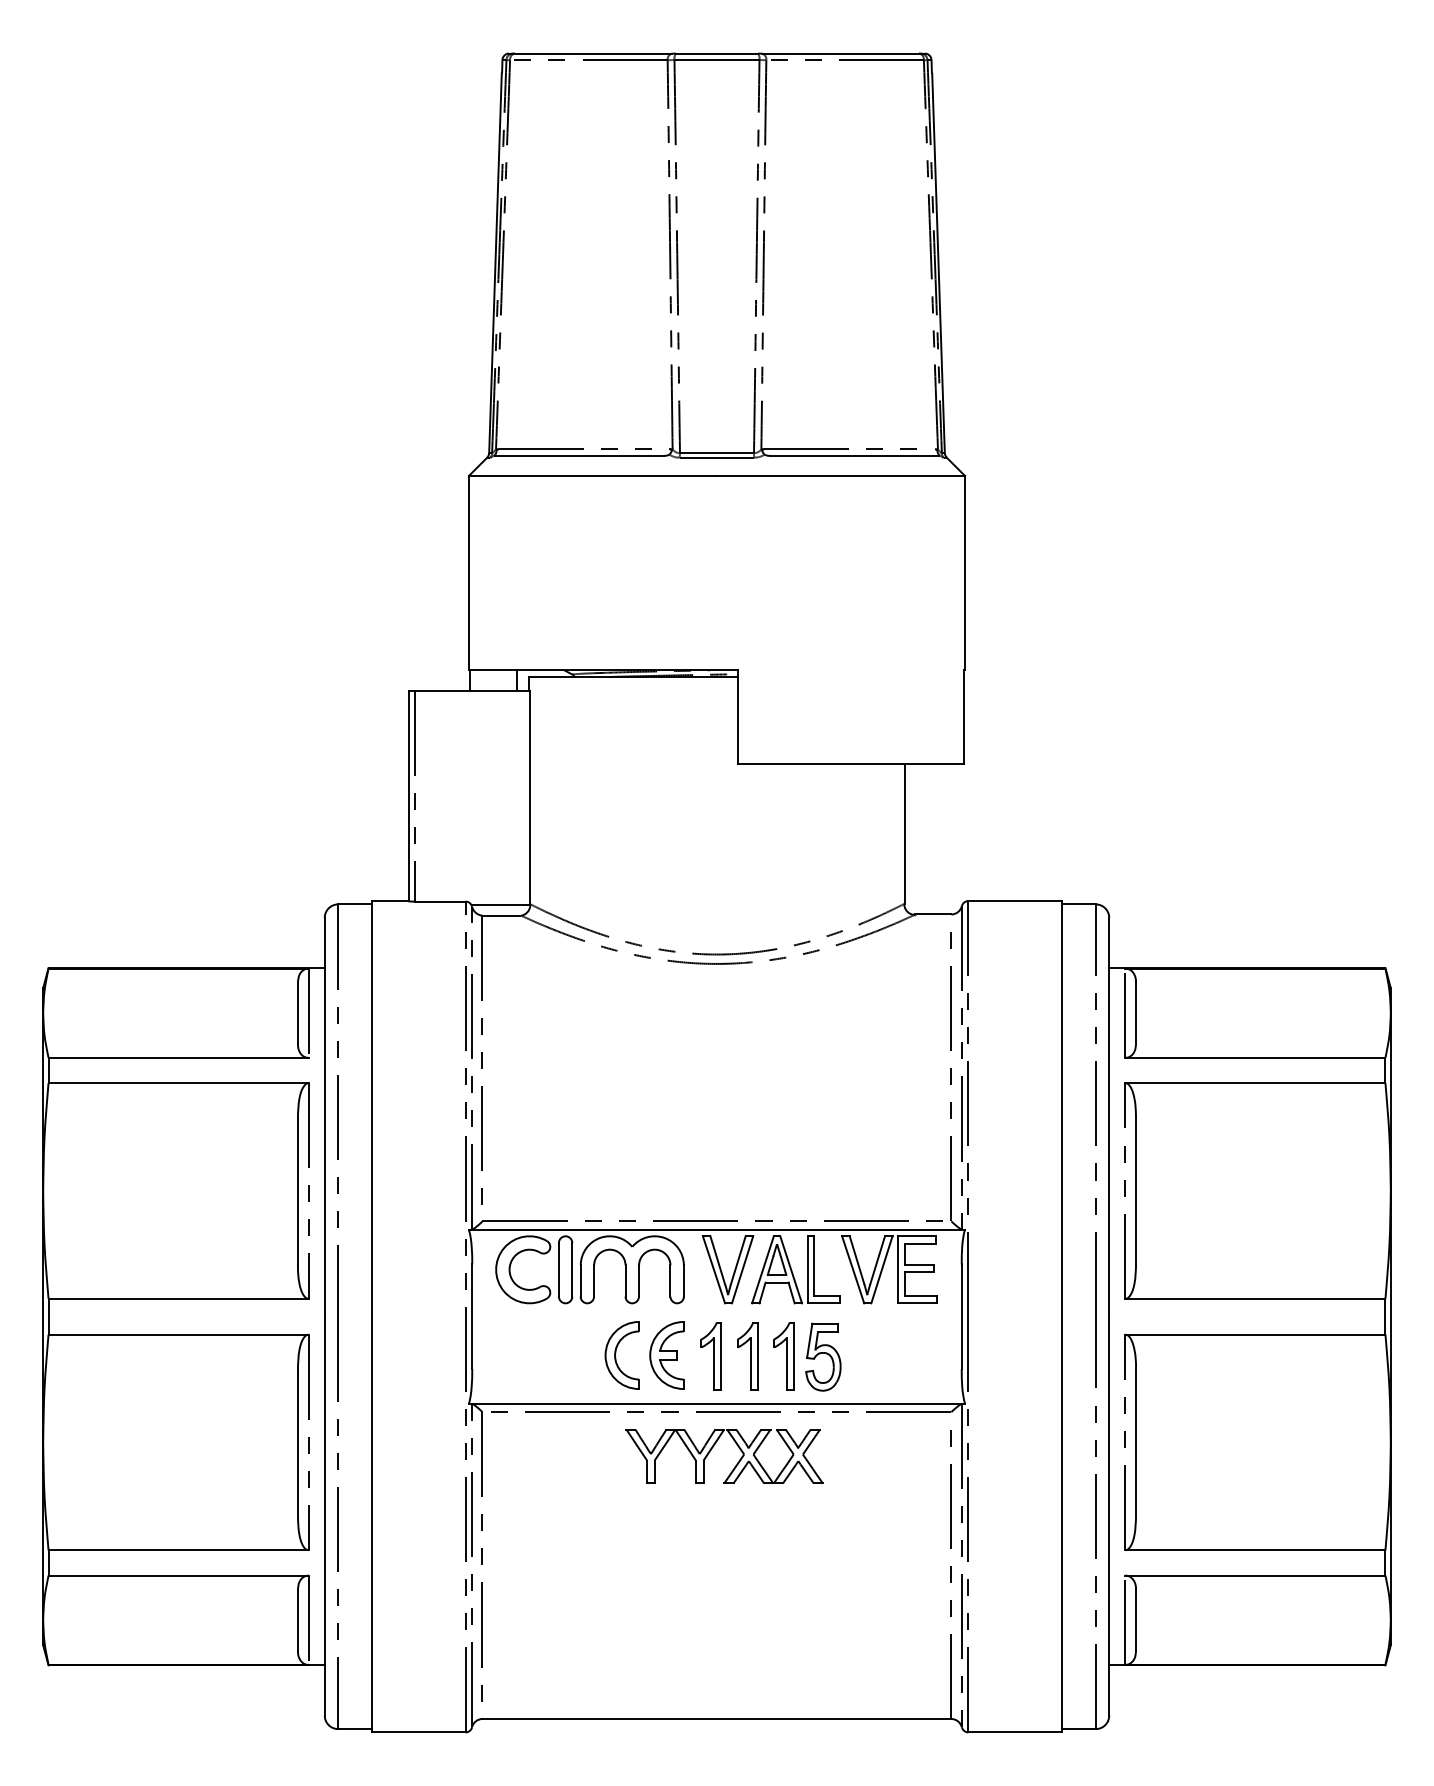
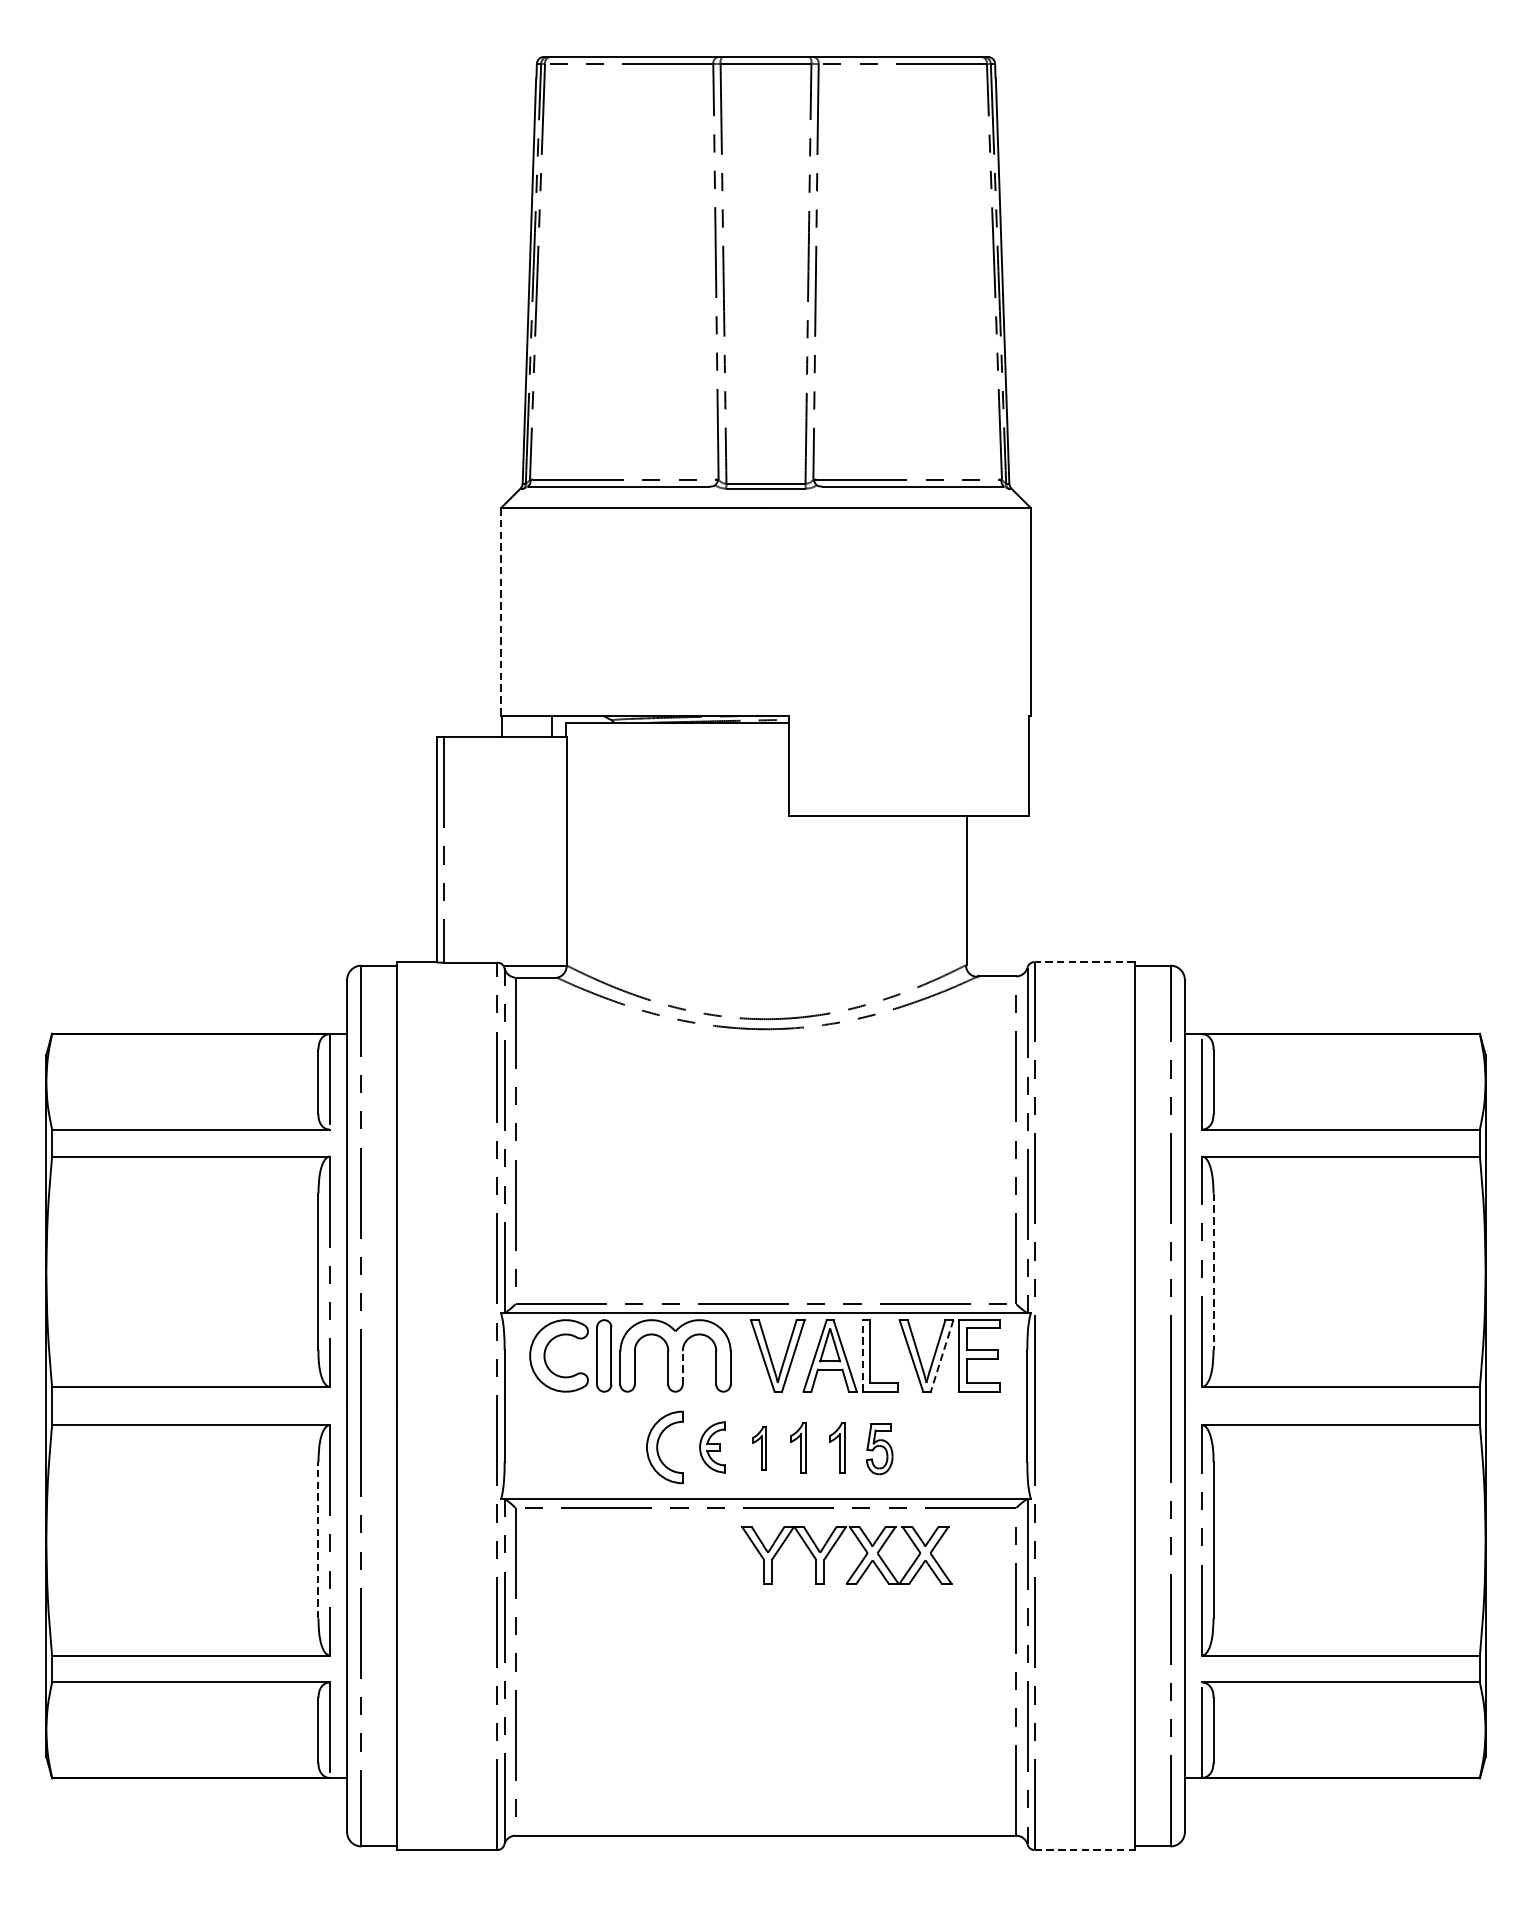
line: (468, 573) -> (500, 612), solid -> dashed
line: (1015, 901) -> (1084, 962), solid -> dashed
line: (1136, 1191) -> (1214, 1272), solid -> dashed
line: (807, 1269) -> (862, 1355), solid -> dashed
line: (881, 1270) -> (941, 1356), solid -> dashed
line: (638, 1281) -> (682, 1368), solid -> dashed
part: (666, 1355) -> (712, 1447), size x0.7
part: (710, 1356) -> (759, 1448), size x0.6
part: (747, 1356) -> (798, 1448), size x0.7
part: (783, 1356) -> (837, 1448), size x0.7
part: (823, 1356) -> (879, 1448), size x0.7
line: (297, 1441) -> (317, 1539), solid -> dashed
part: (712, 1449) -> (833, 1547), moved
line: (1015, 1732) -> (1084, 1850), solid -> dashed

